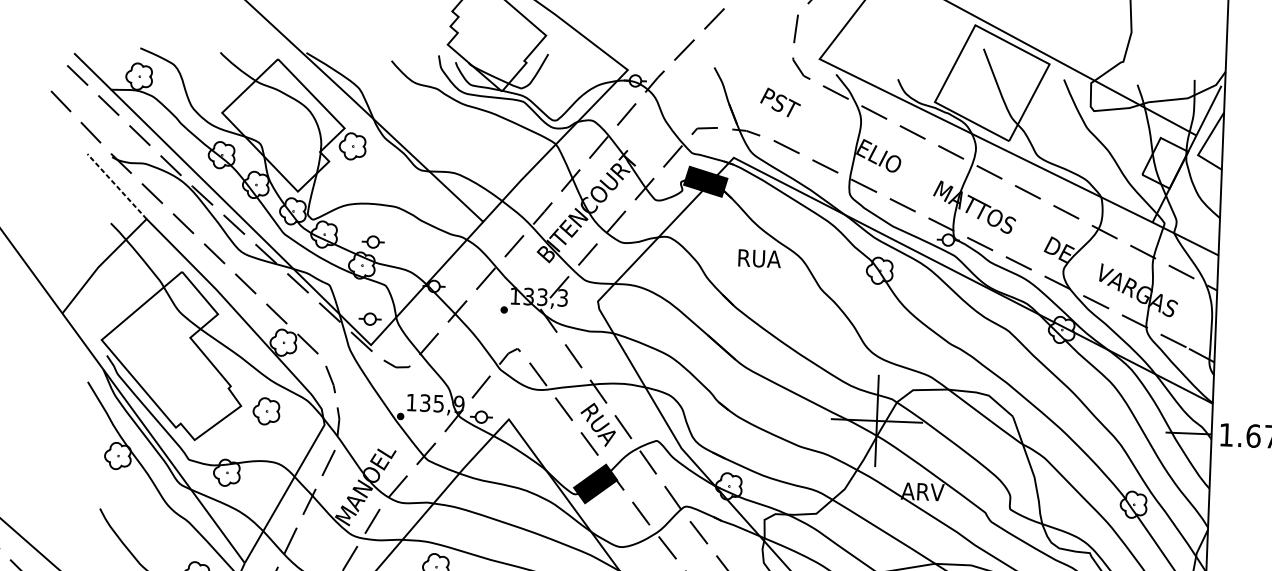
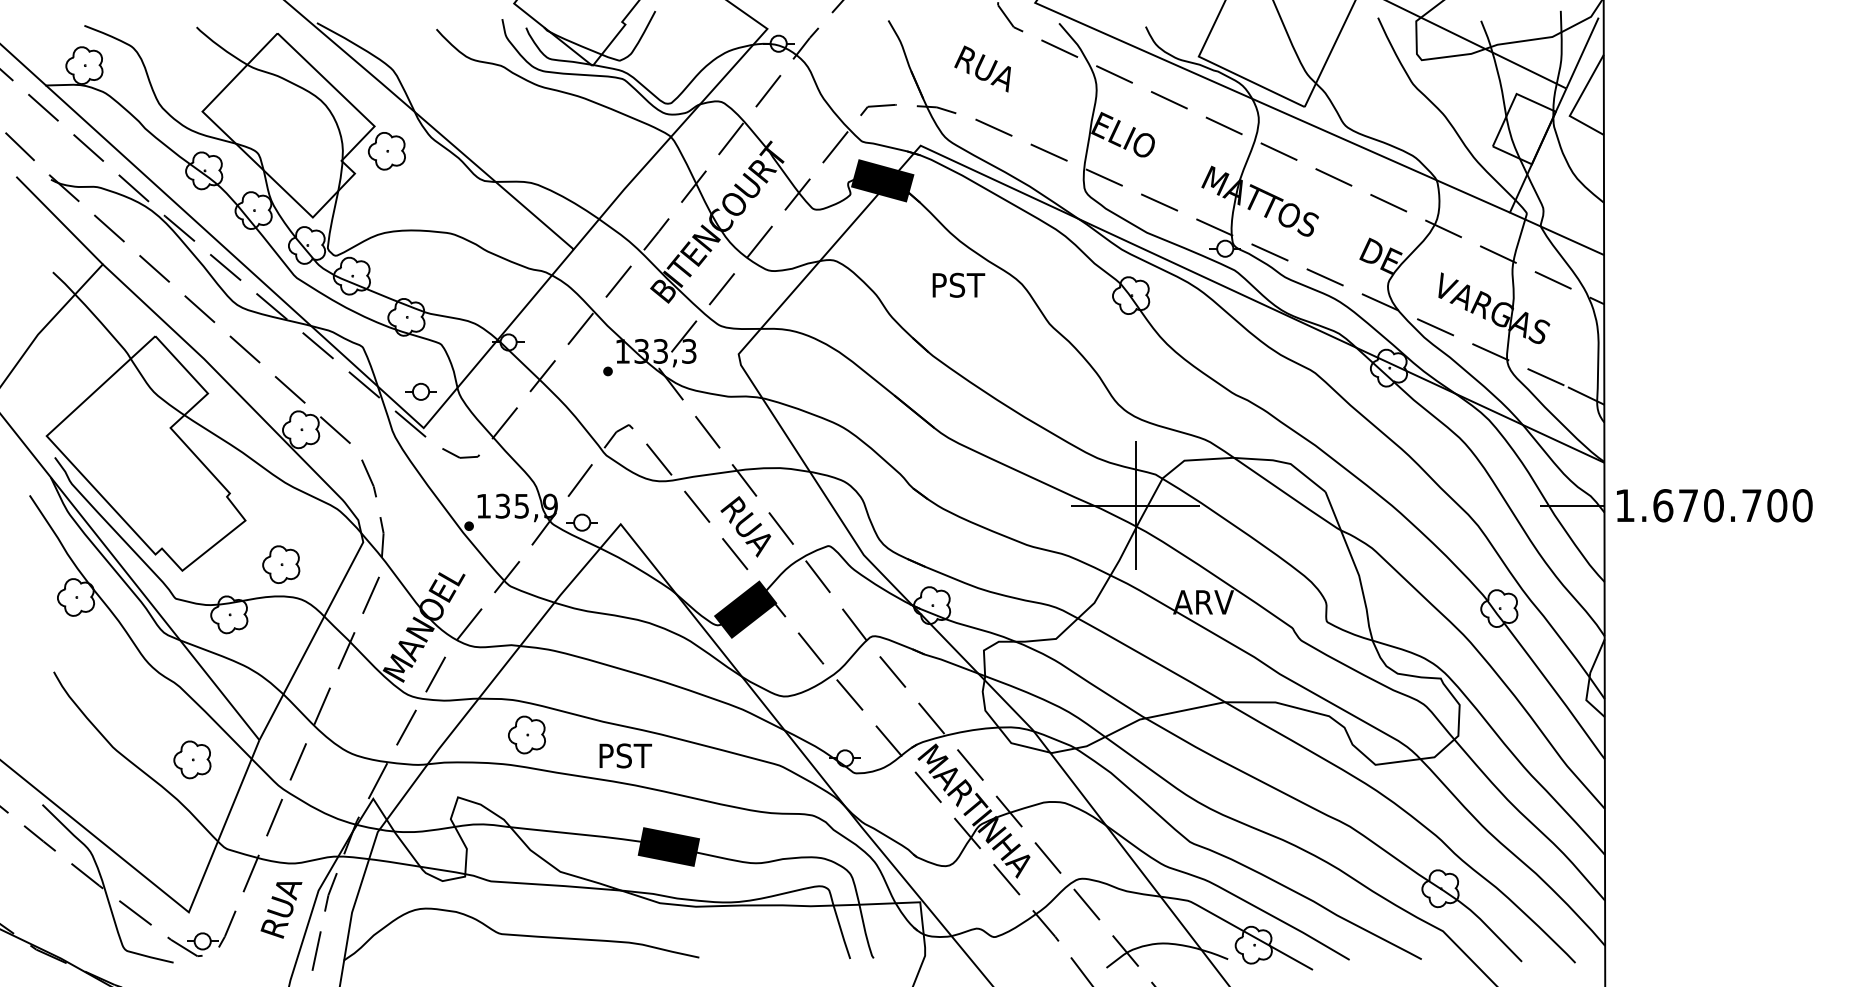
text: (782, 106) -> (986, 71), PST -> RUA
line: (116, 186) -> (59, 220), dashed -> solid
part: (372, 241) -> (420, 283), removed
text: (760, 258) -> (963, 284), RUA -> PST
part: (266, 411) -> (281, 564), moved

